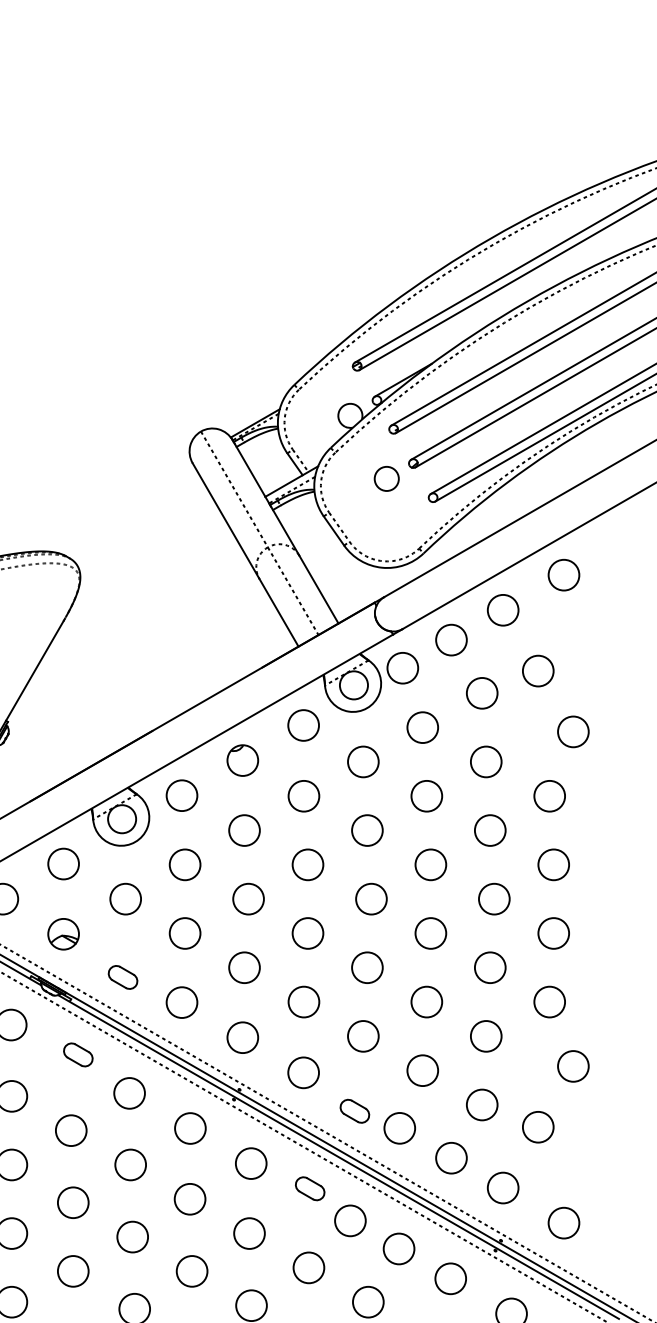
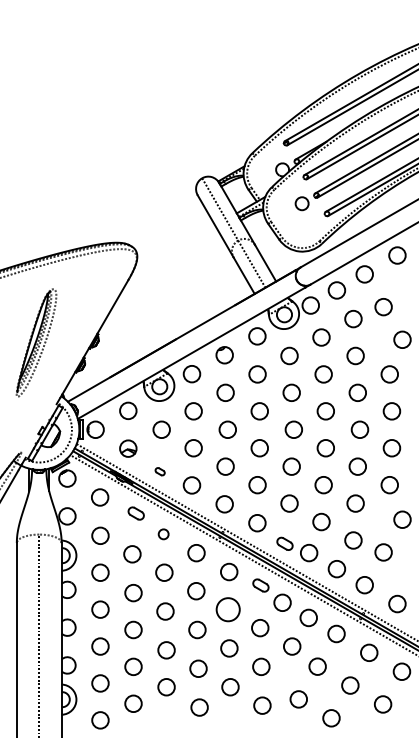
part: (121, 976) -> (159, 471), size x0.6
circle: (129, 1093) -> (163, 534), size x0.6
circle: (249, 1233) -> (228, 609), size x1.4

